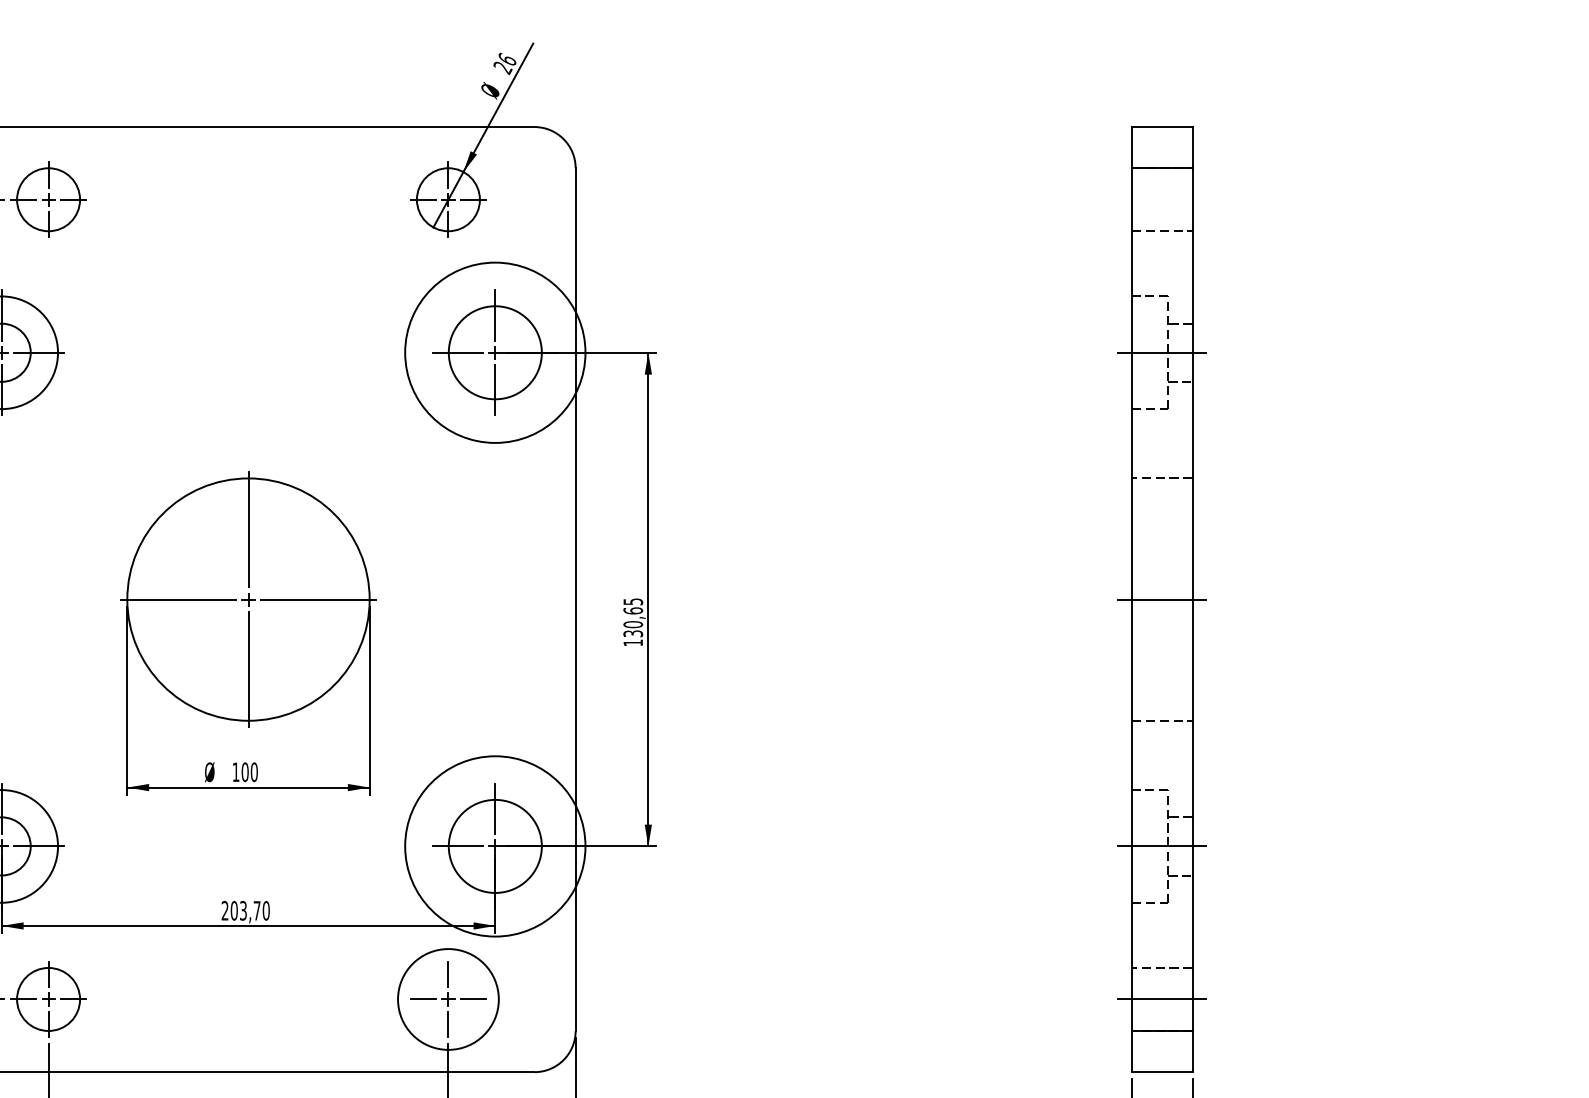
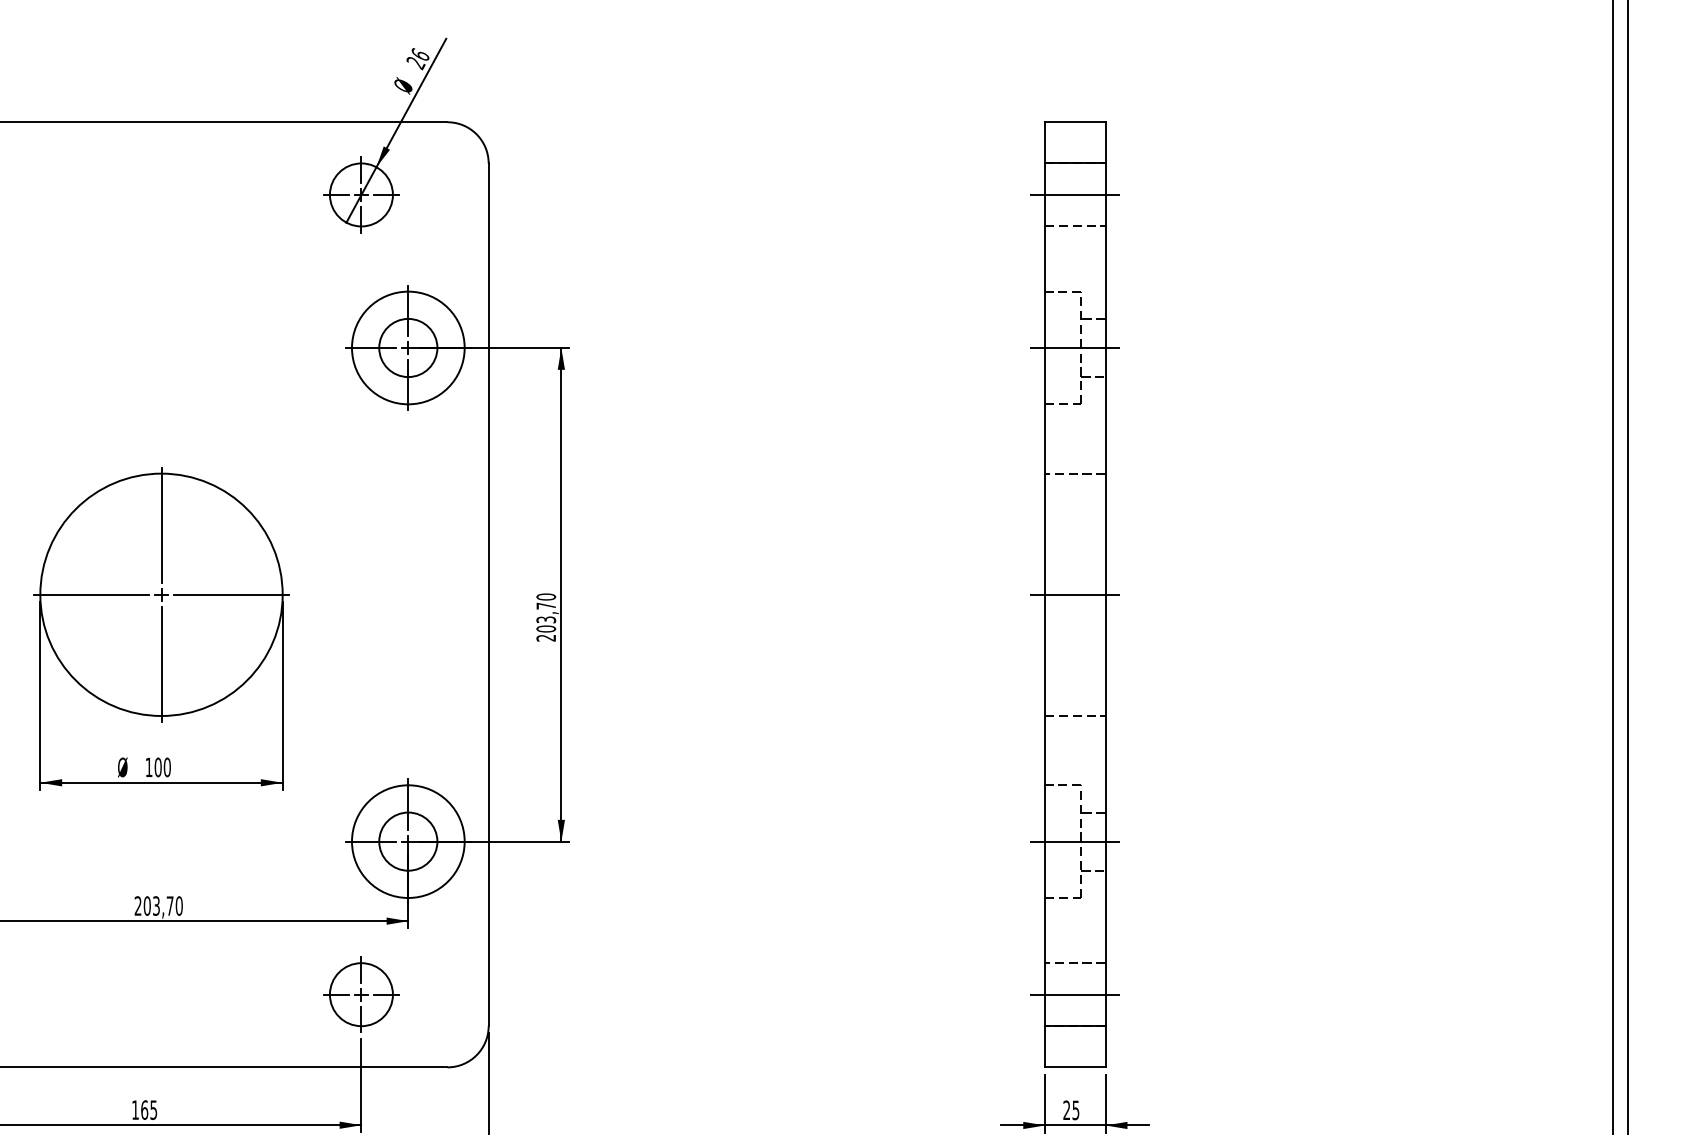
line: (1162, 199) -> (1075, 194), added
circle: (495, 352) -> (408, 347), size x0.62
circle: (495, 352) -> (408, 347), size x0.62
text: (633, 622) -> (546, 617), 130,65 -> 203,70
circle: (495, 846) -> (408, 841), size x0.62
circle: (495, 846) -> (408, 841), size x0.62
circle: (447, 999) -> (360, 994), size x0.62

